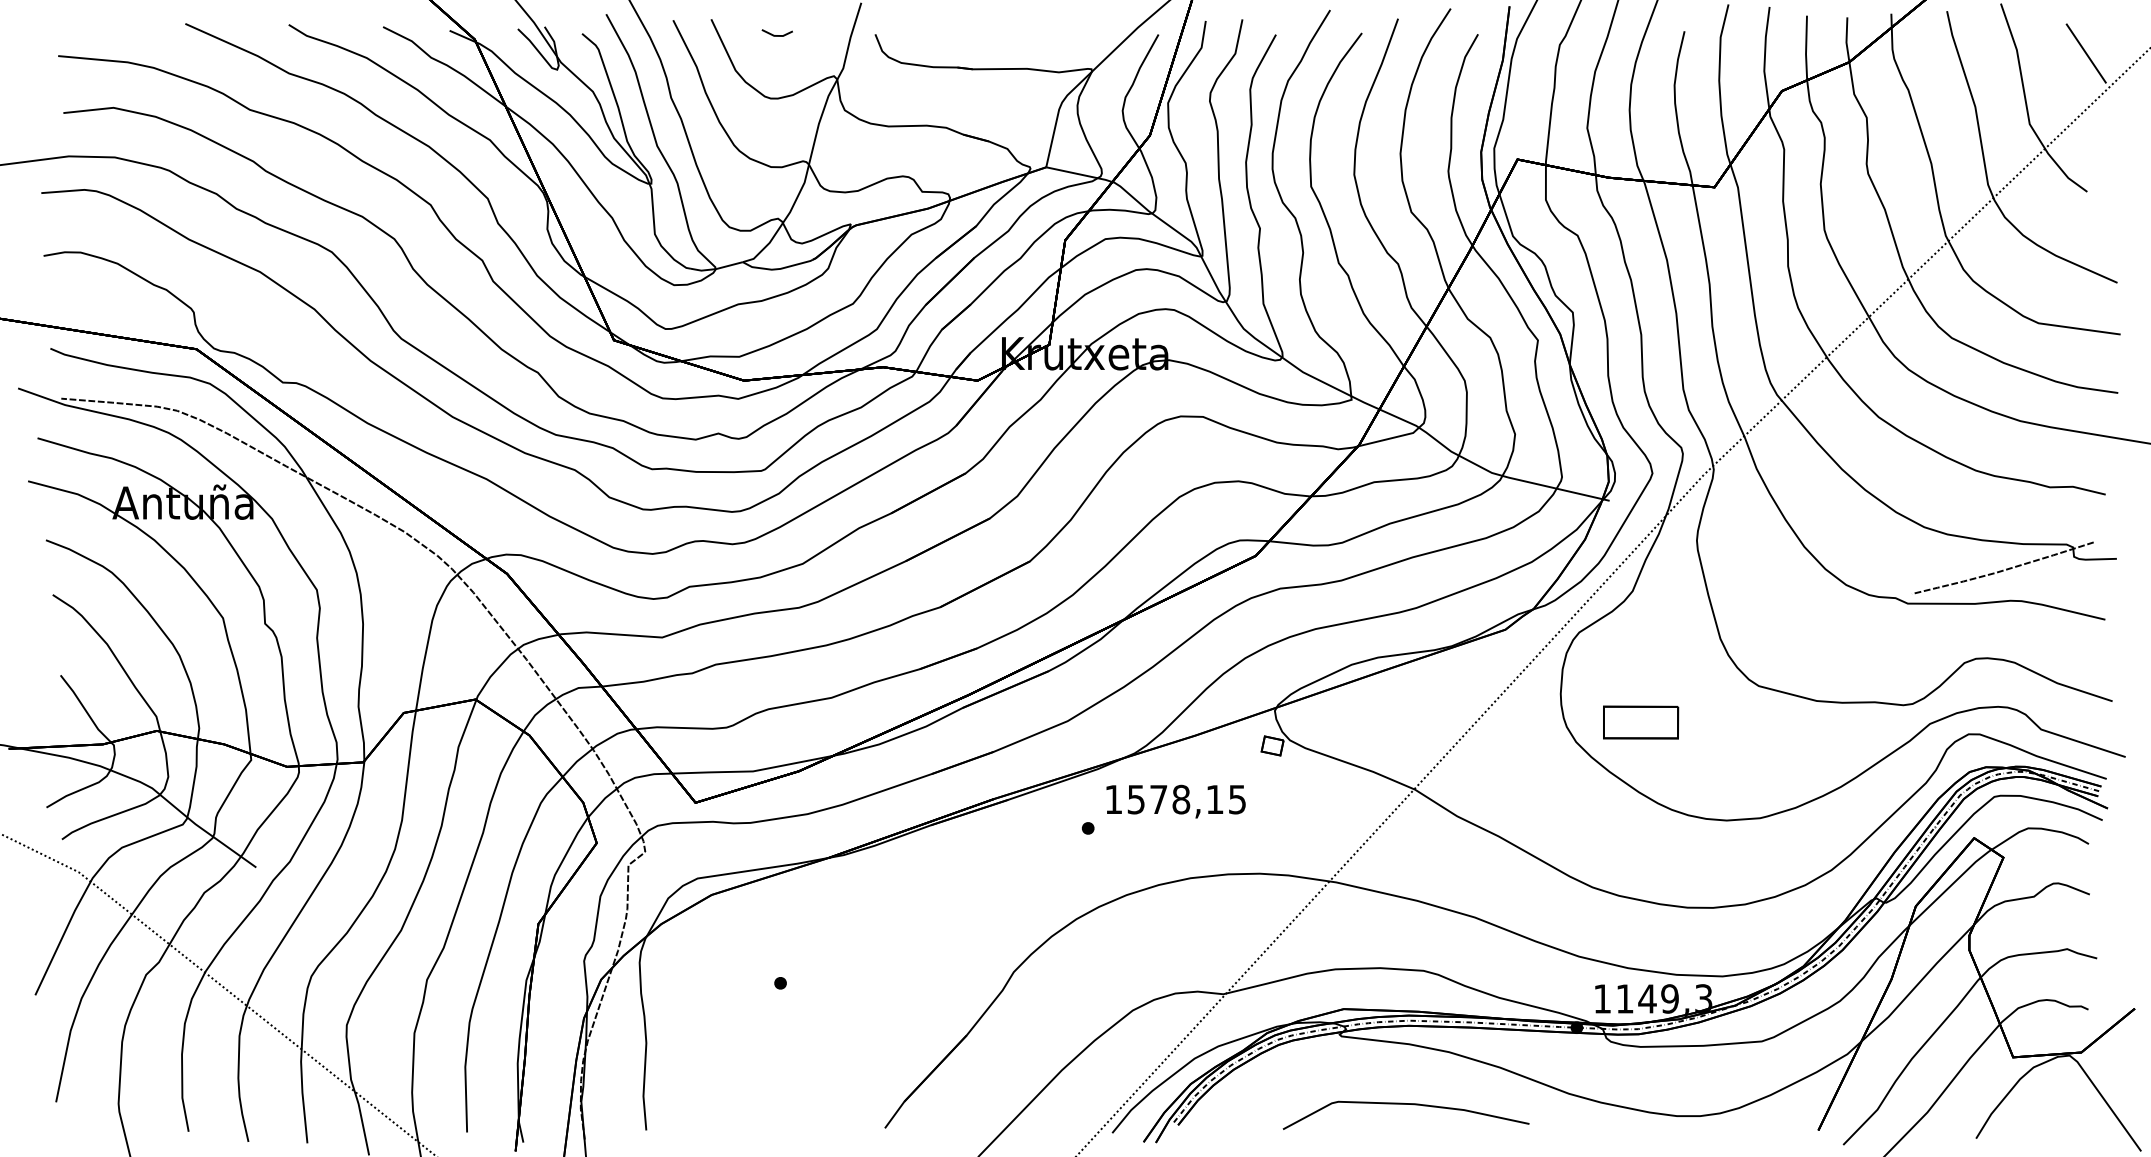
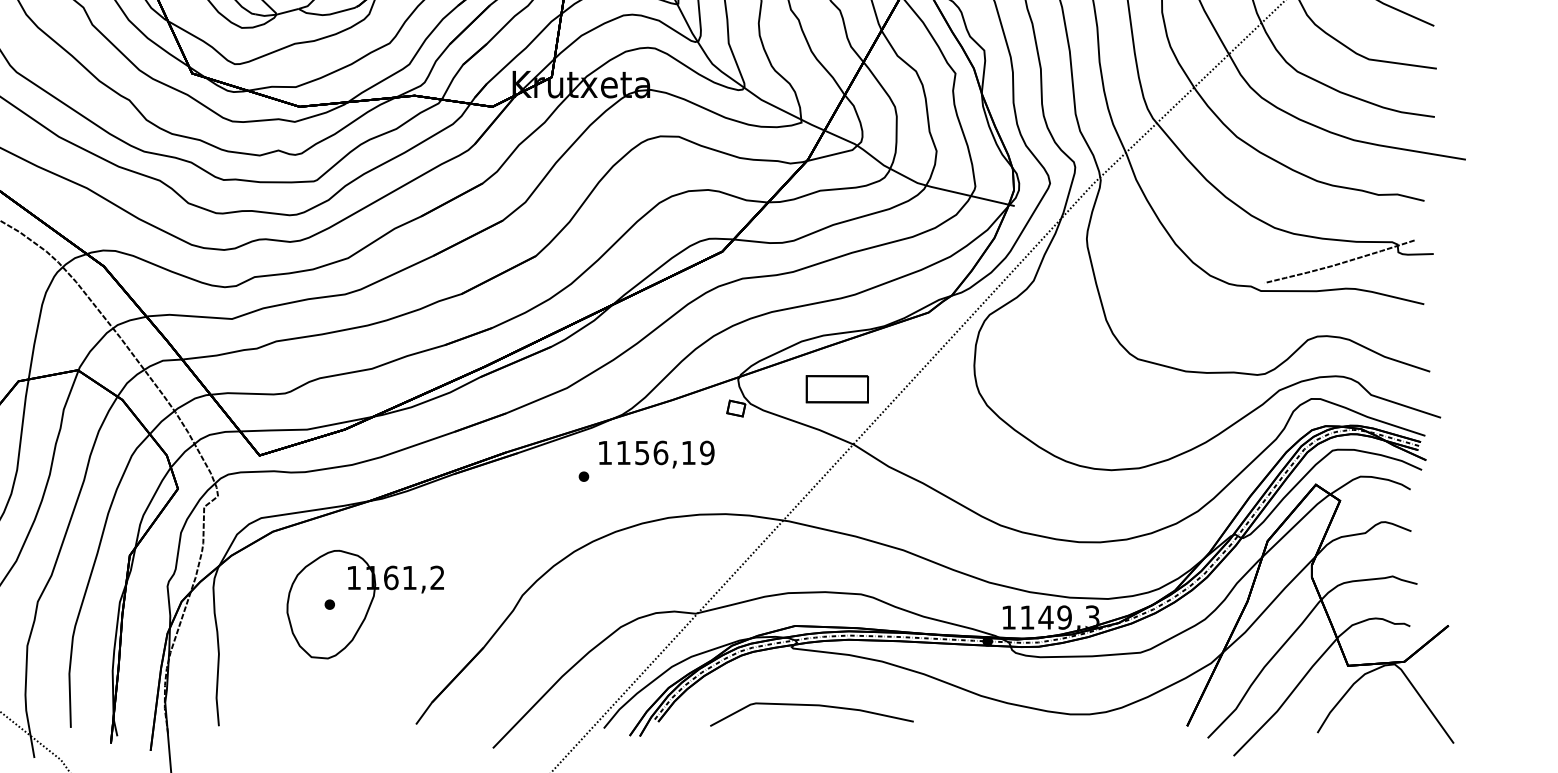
part: (1641, 722) -> (837, 389), moved
text: (1186, 799) -> (665, 452), 1578,15 -> 1156,19
part: (823, 983) -> (365, 604), added
curve: (1405, 1104) -> (811, 705), moved

